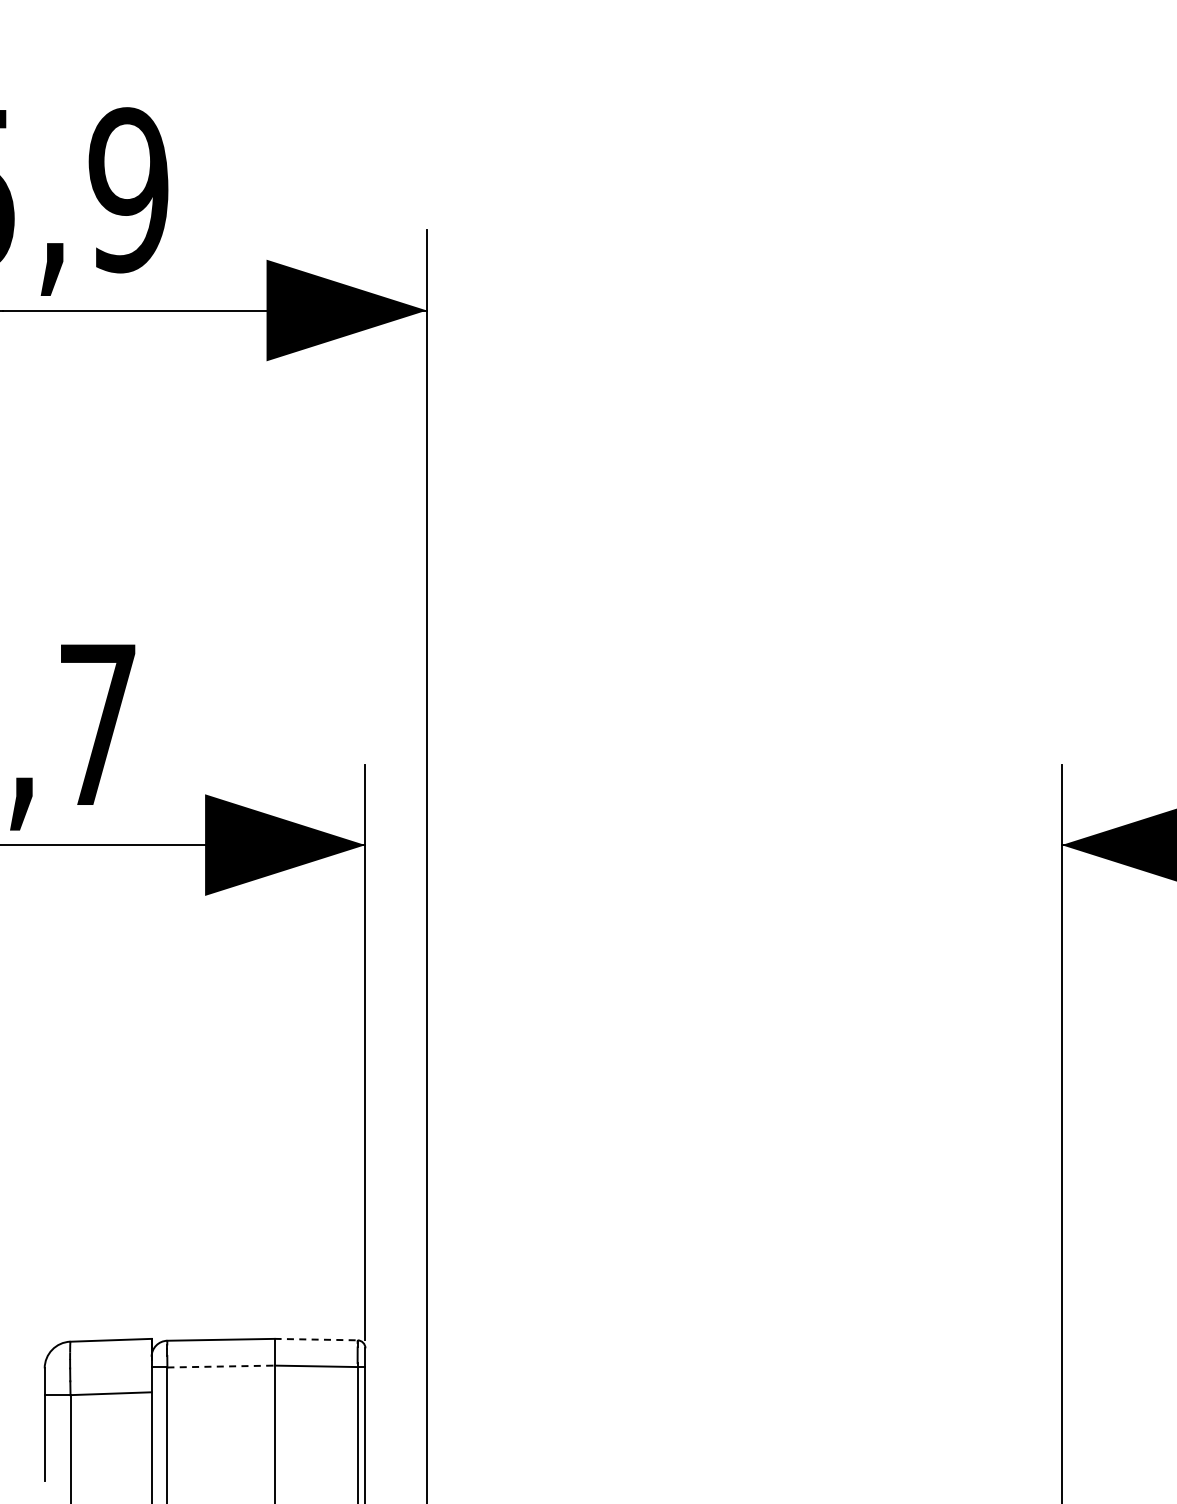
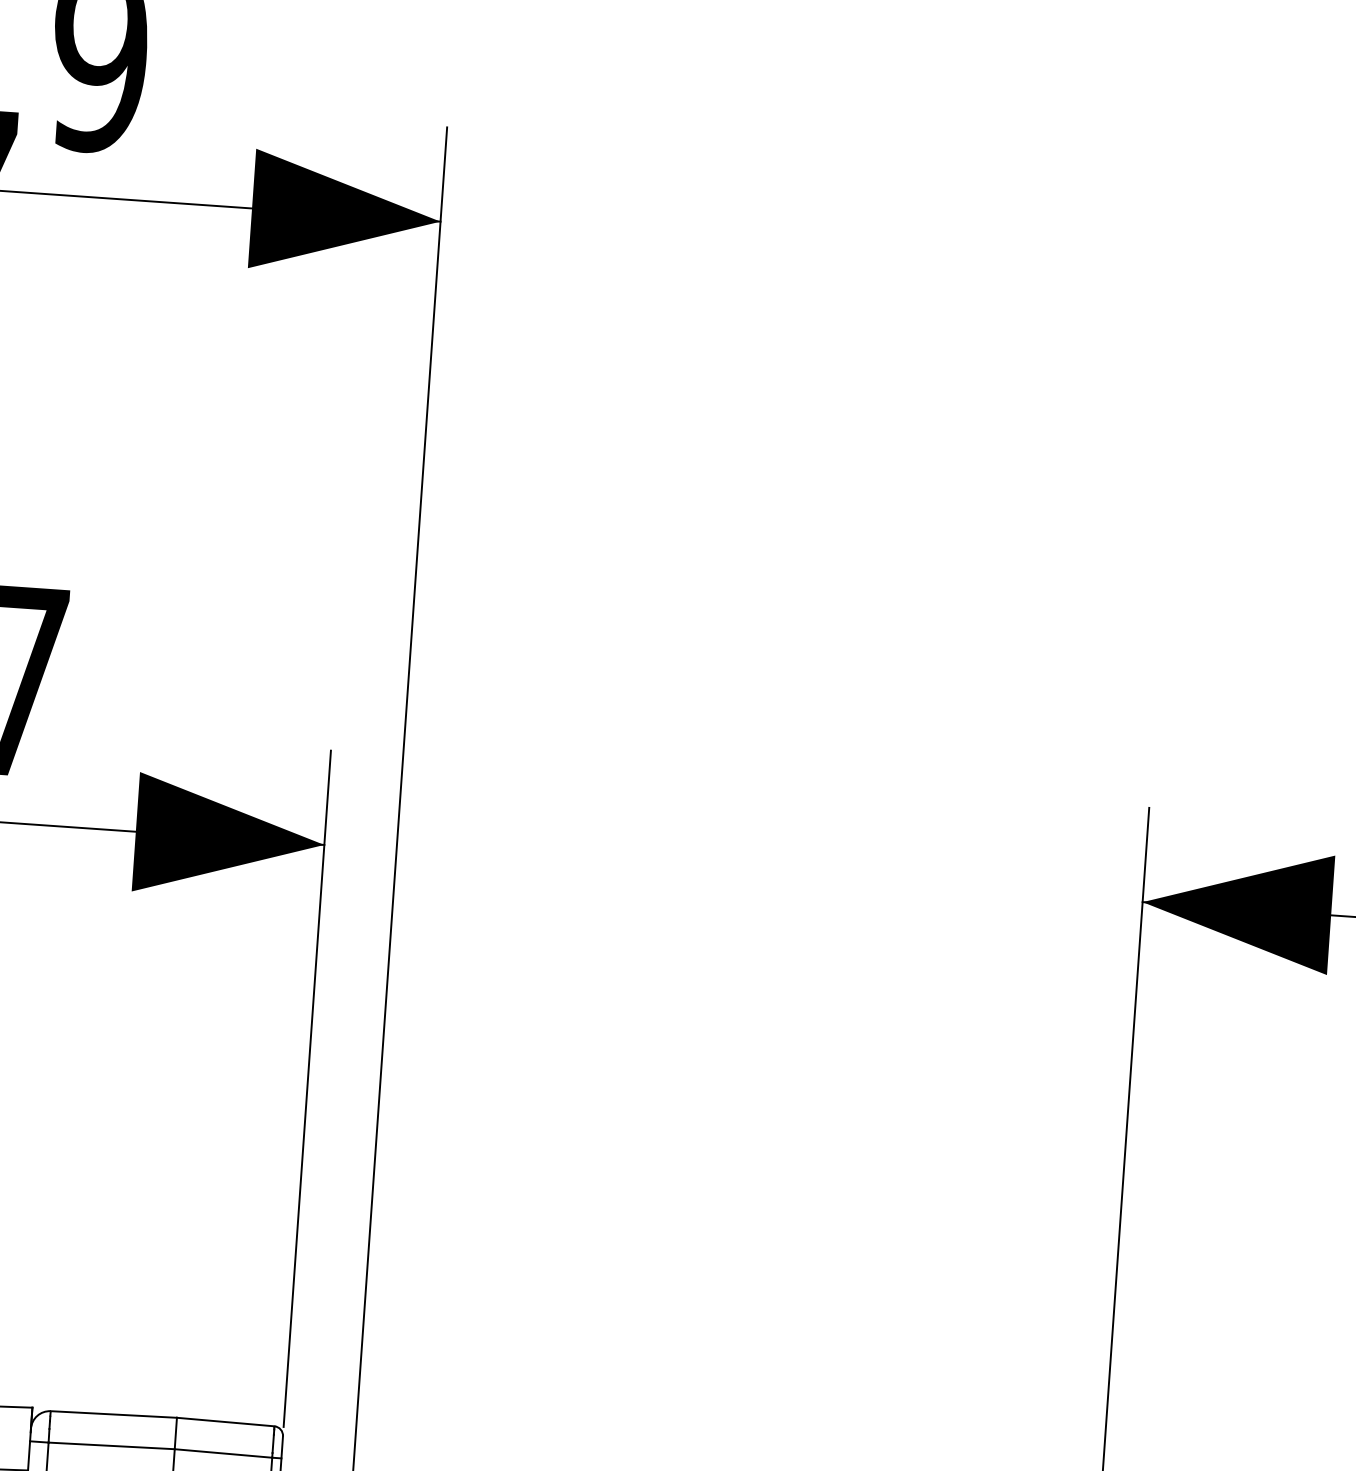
line: (316, 1339) -> (226, 1421), dashed -> solid
line: (221, 1366) -> (112, 1445), dashed -> solid

